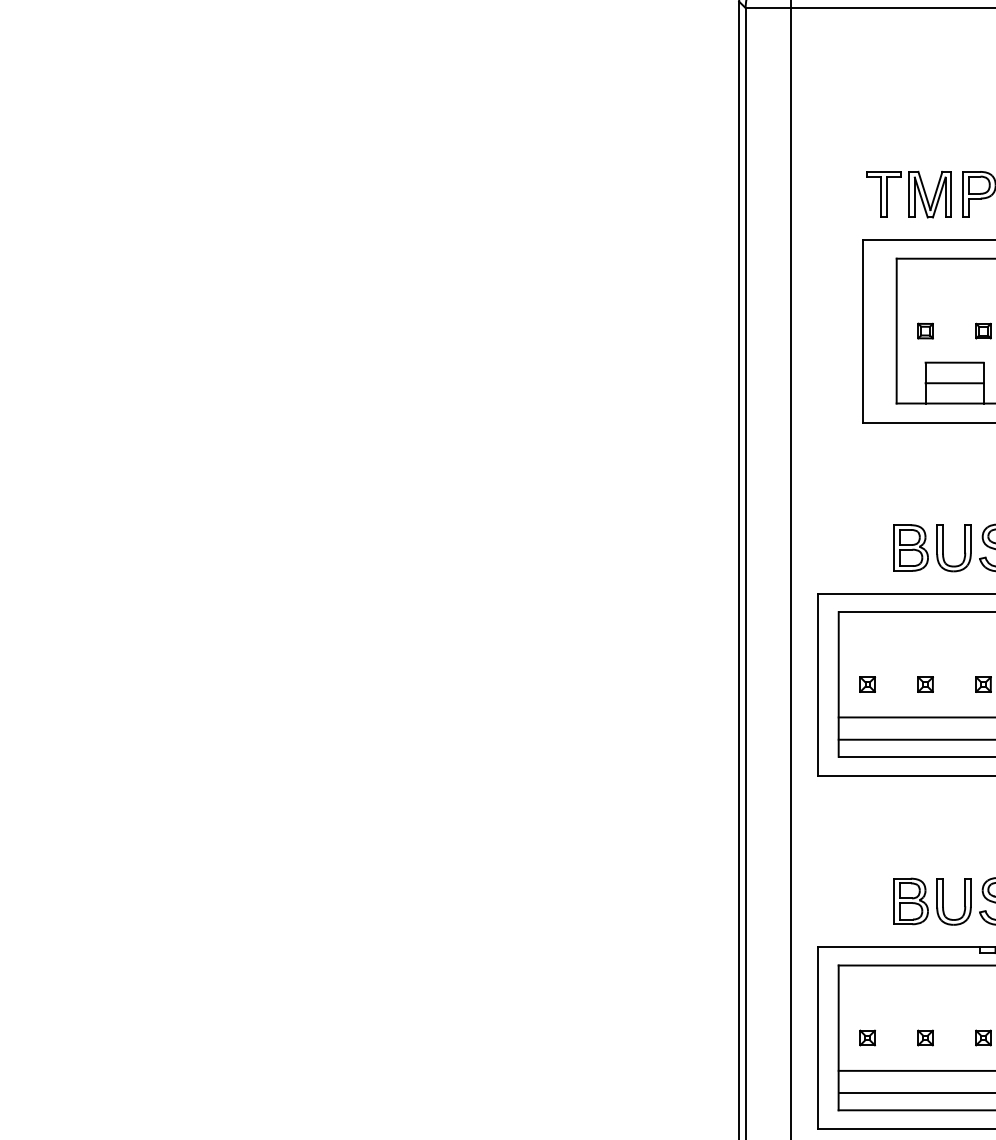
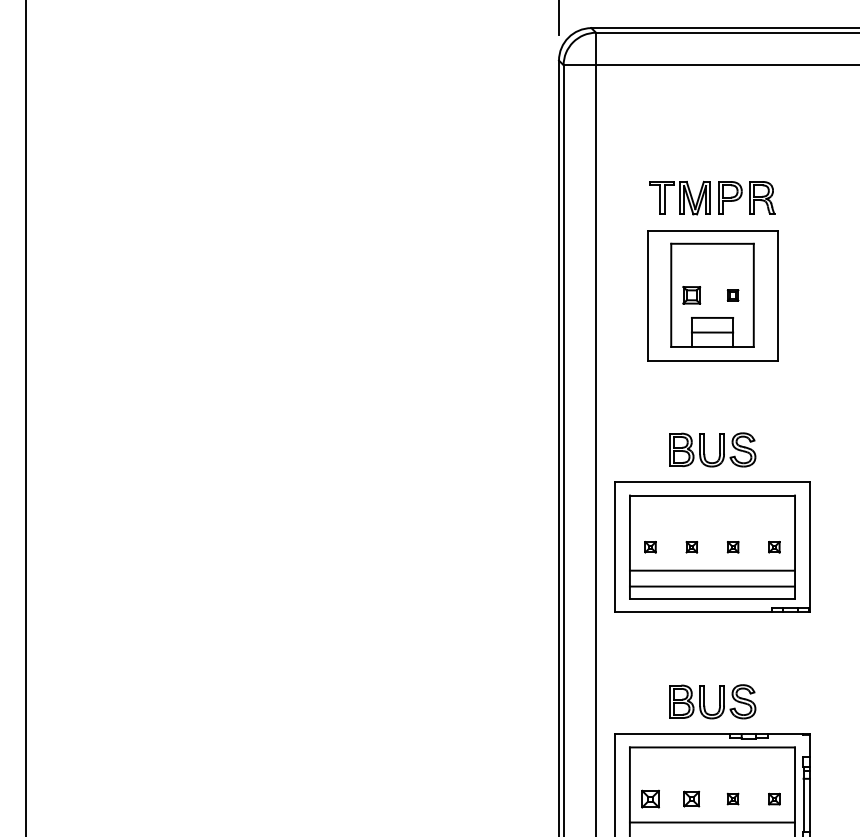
part: (925, 331) -> (691, 295), size x1.6
part: (867, 1037) -> (650, 798), size x1.6
part: (925, 1037) -> (691, 798), size x1.4

